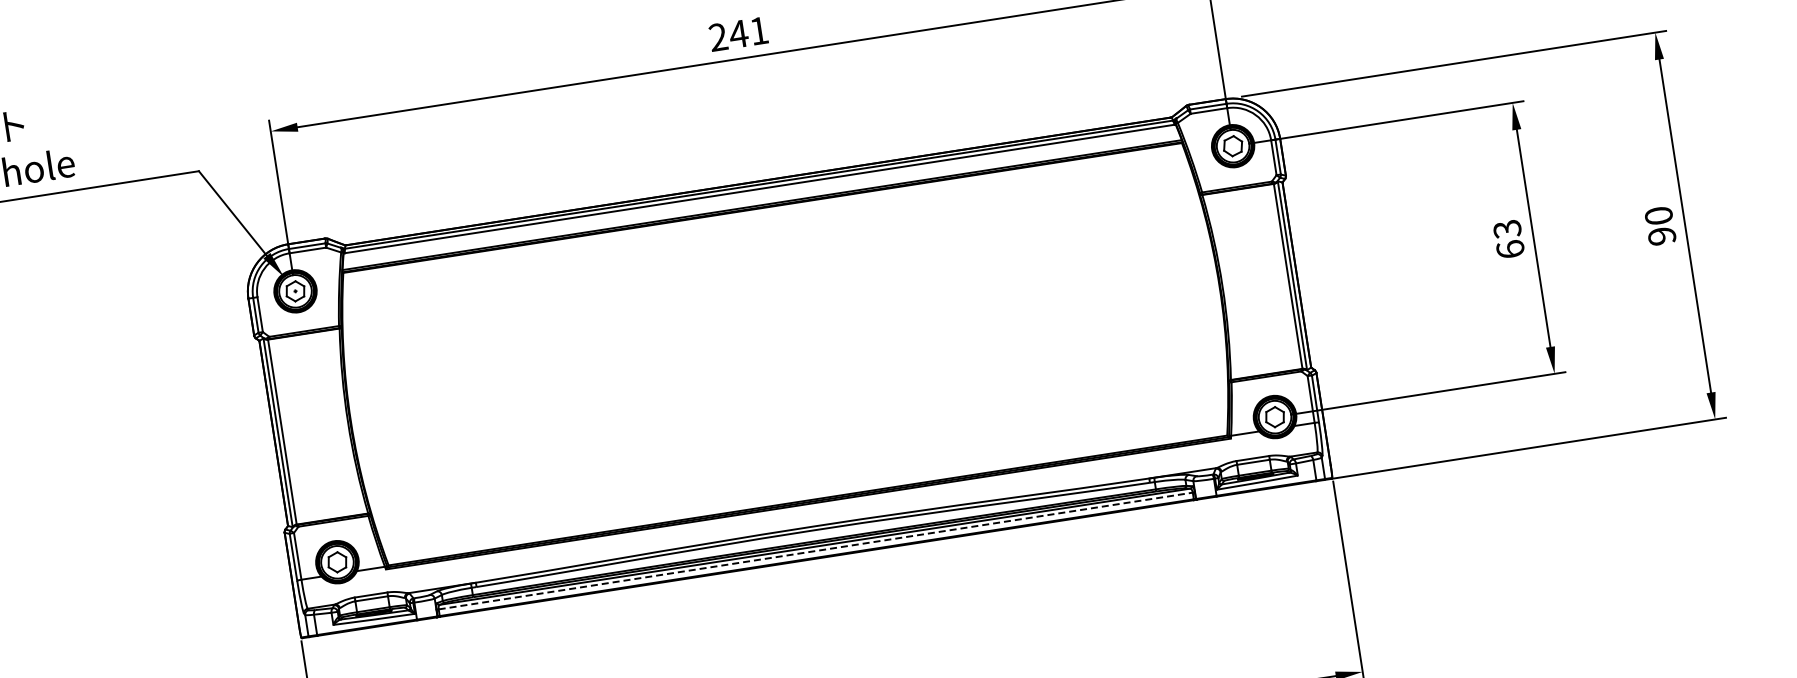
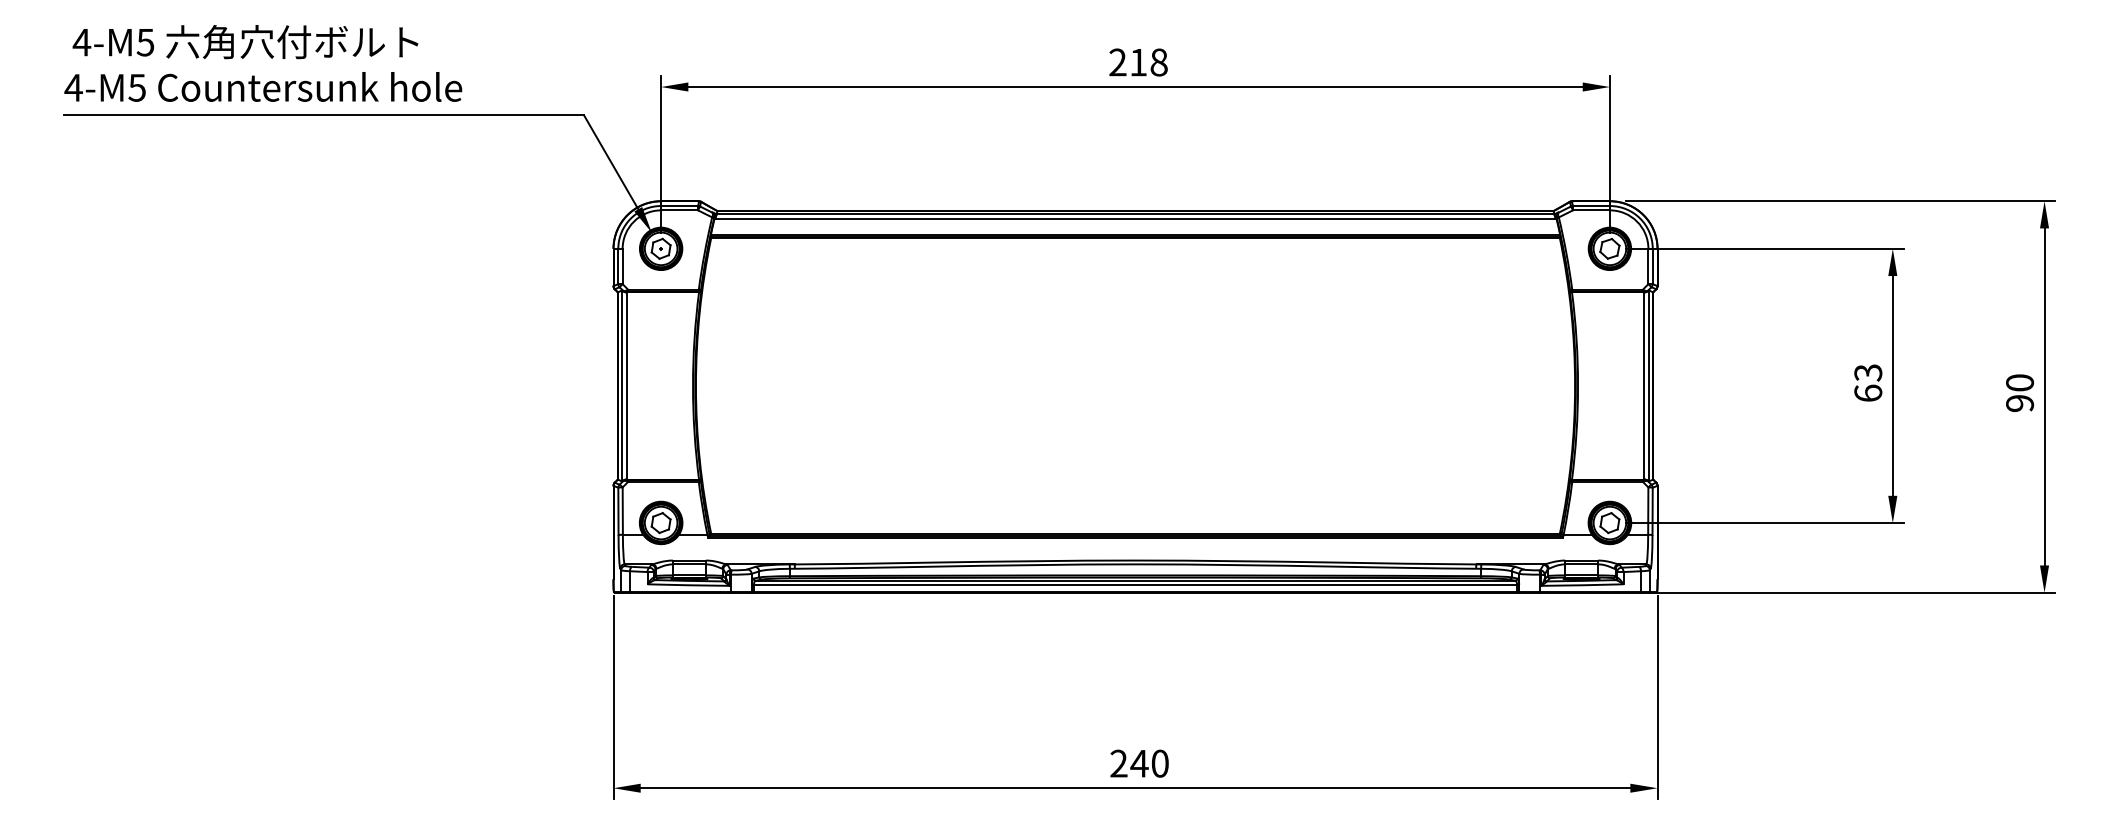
text: (748, 32) -> (1148, 62), 241 -> 218
line: (815, 551) -> (1135, 585), dashed -> solid

